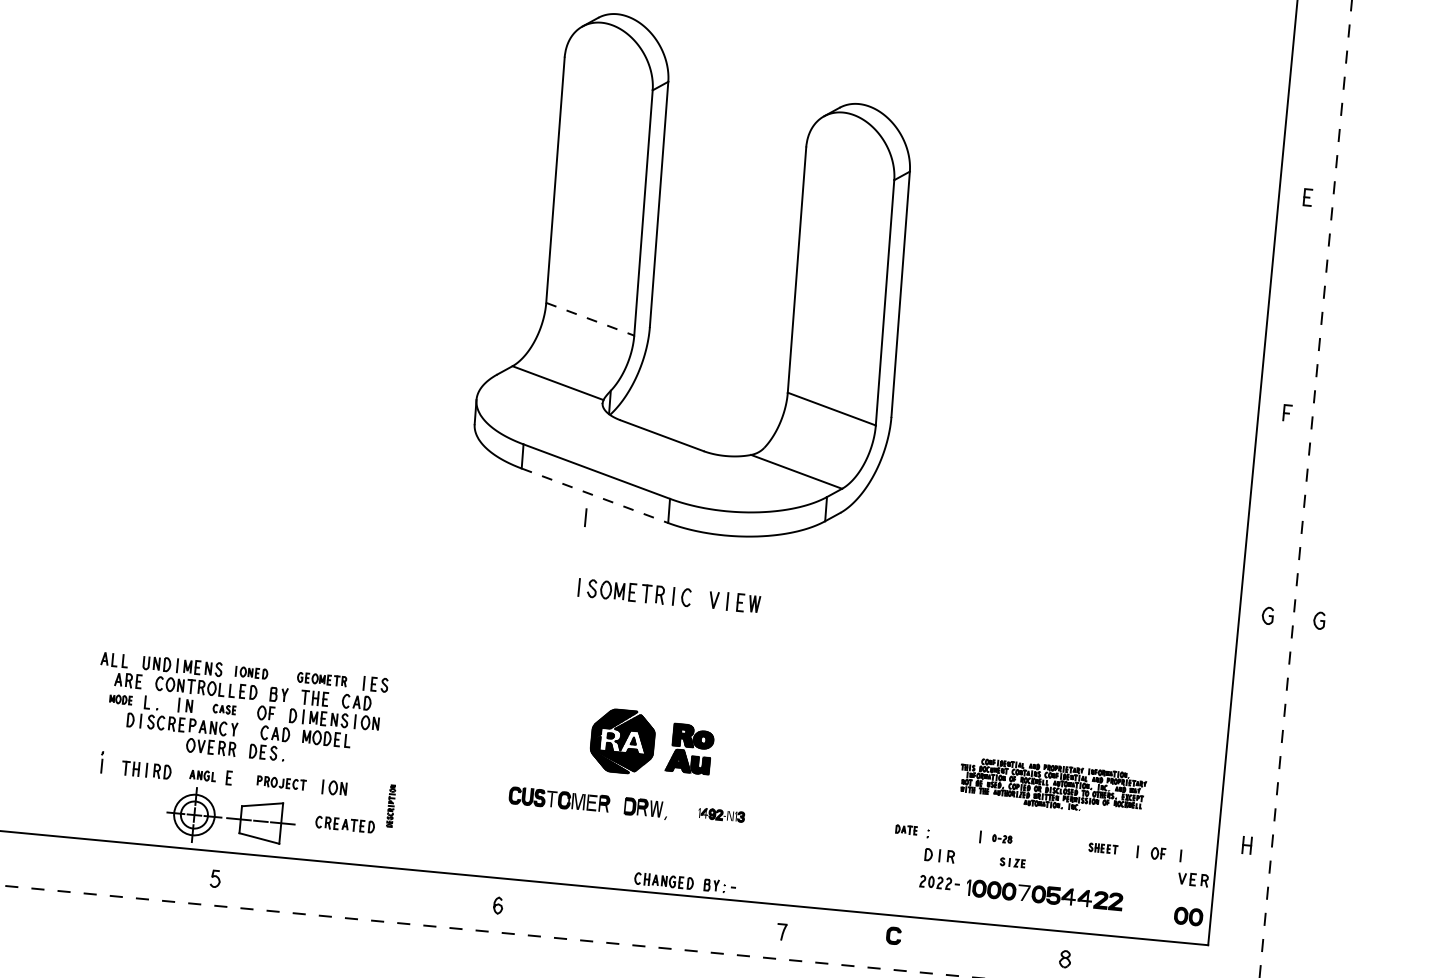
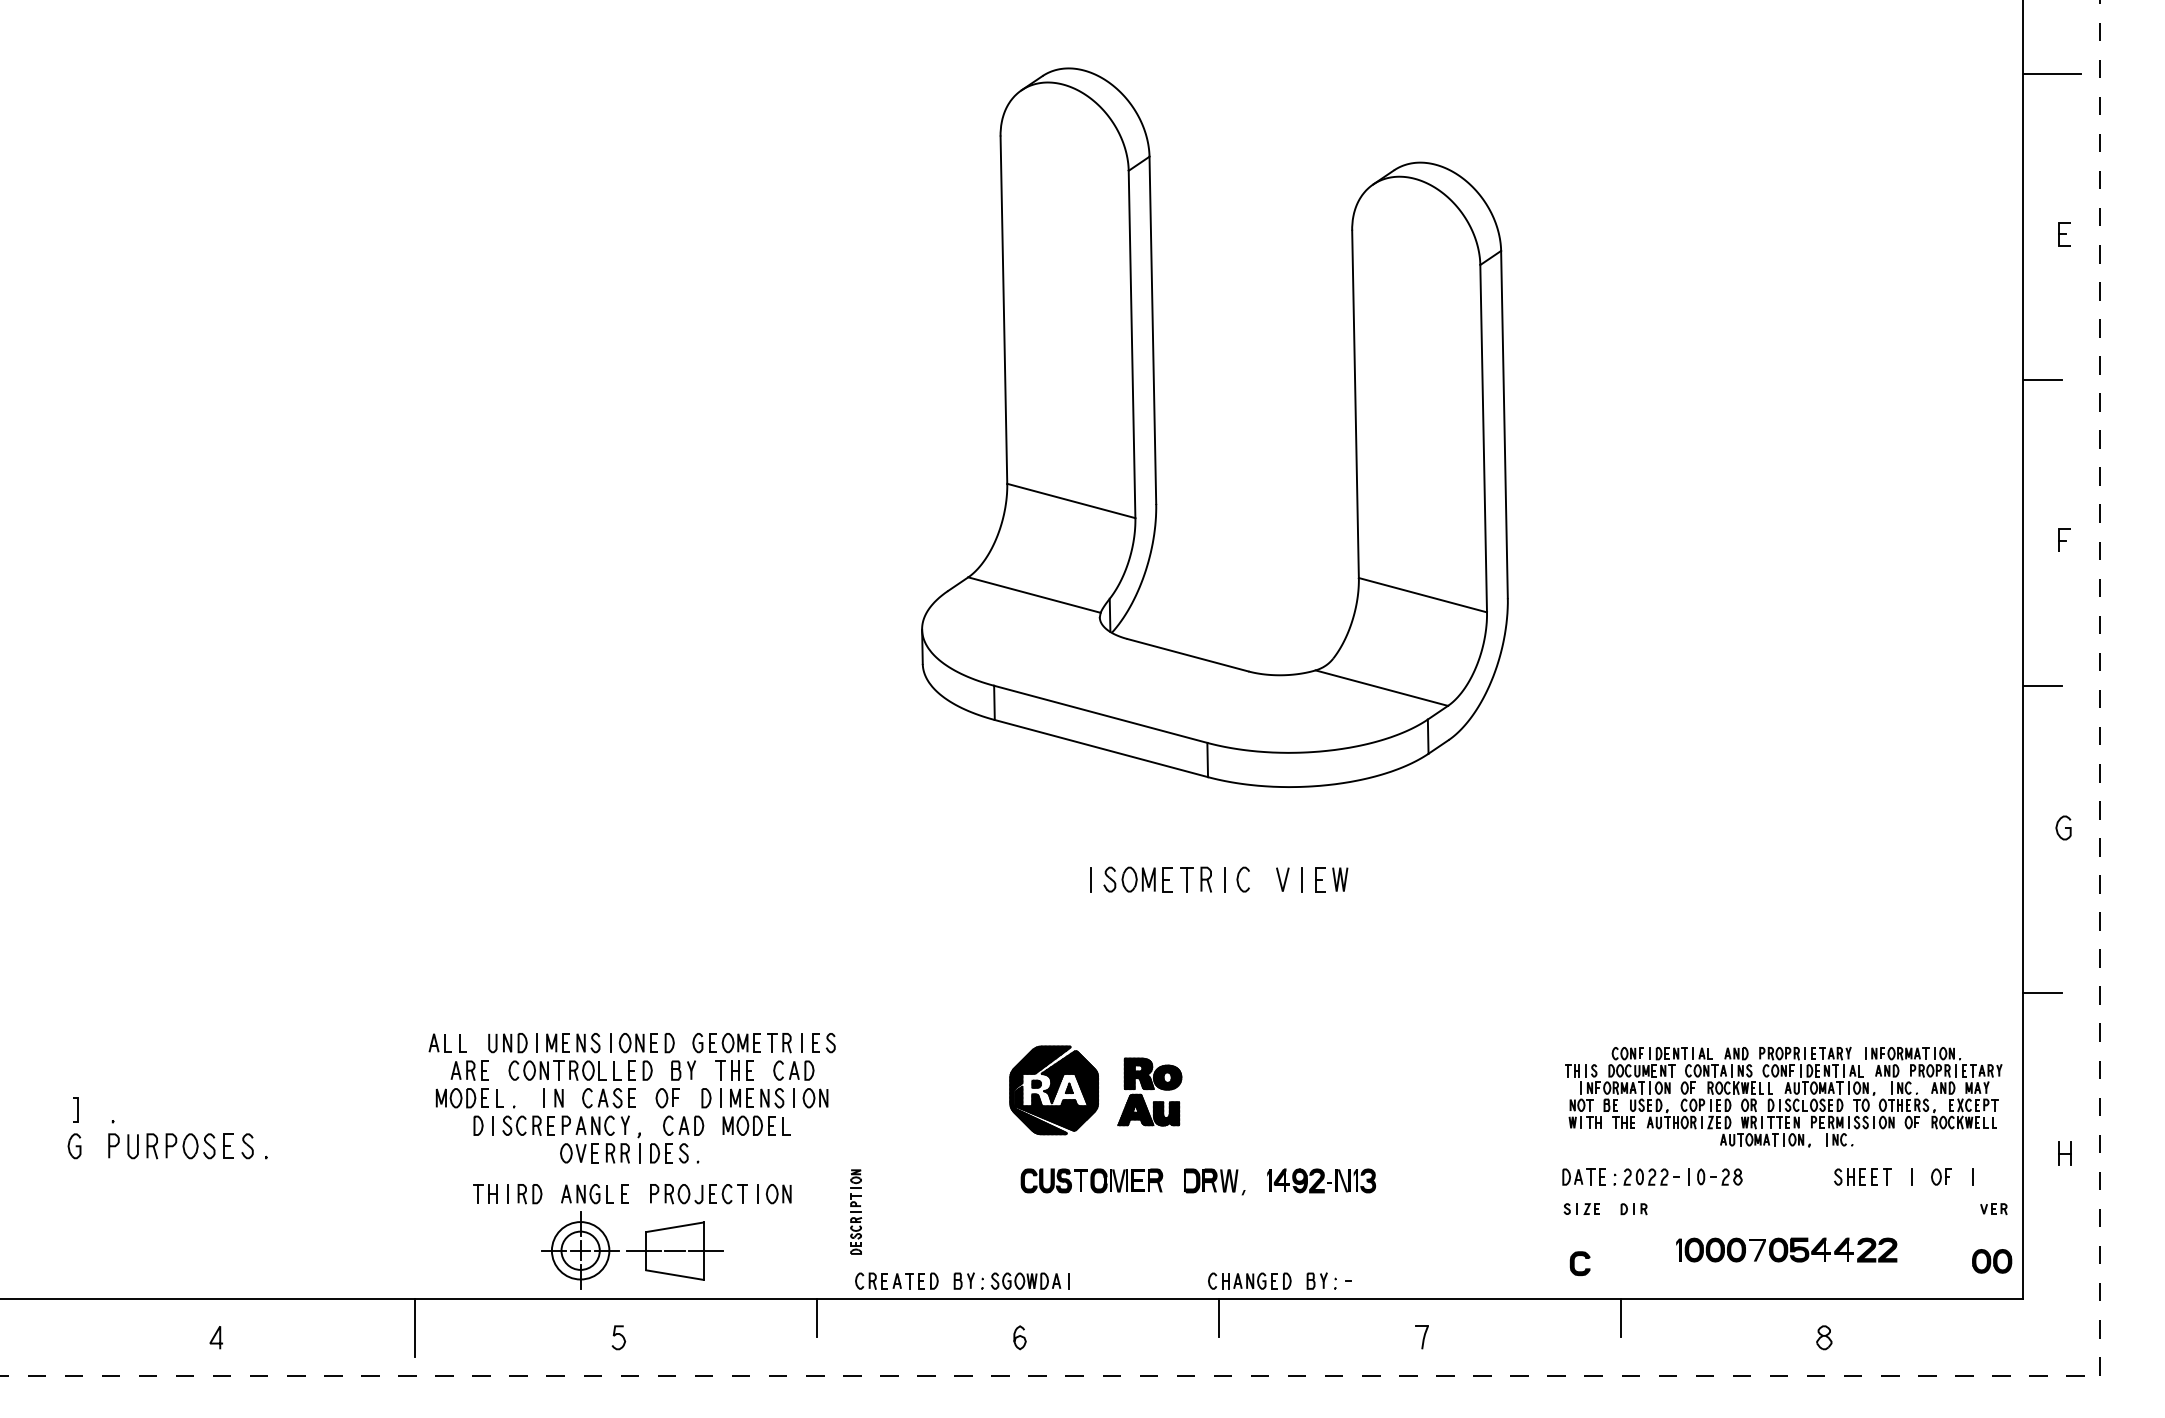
line: (1310, 83) -> (2052, 73), added
line: (1283, 298) -> (2043, 379), added
line: (590, 319) -> (1071, 501), dashed -> solid
line: (595, 495) -> (1101, 748), dashed -> solid
line: (1263, 514) -> (2043, 686), added
line: (585, 517) -> (1090, 780), removed
curve: (1320, 620) -> (2138, 827), removed
part: (251, 673) -> (642, 1043), size x1.43
part: (321, 679) -> (741, 1043), size x1.43
part: (120, 699) -> (461, 1098), size x1.67
part: (224, 709) -> (608, 1098), size x1.67
line: (1242, 730) -> (2042, 992), added
part: (651, 744) -> (1095, 1090), moved
part: (101, 761) -> (638, 1147), moved
part: (203, 775) -> (587, 1194), size x1.43
part: (281, 783) -> (698, 1194), size x1.43
part: (1052, 786) -> (1783, 1096), size x1.67
part: (391, 805) -> (856, 1211), size x1.43
part: (721, 814) -> (1321, 1180), size x1.67
part: (344, 824) -> (896, 1280), moved
part: (906, 829) -> (1583, 1176), size x1.43
part: (1002, 838) -> (1719, 1176), size x1.67
part: (1102, 848) -> (1862, 1176), size x1.43
part: (939, 856) -> (1633, 1209), size x0.62
line: (72, 858) -> (415, 1327), added
part: (1012, 862) -> (1581, 1208), moved
part: (496, 864) -> (1011, 1280), added
line: (356, 878) -> (817, 1318), added
part: (1193, 880) -> (1993, 1209), size x0.62
part: (939, 882) -> (1651, 1176), moved
line: (640, 905) -> (1219, 1318), added
line: (923, 932) -> (1621, 1318), added
part: (893, 935) -> (1579, 1263), moved

